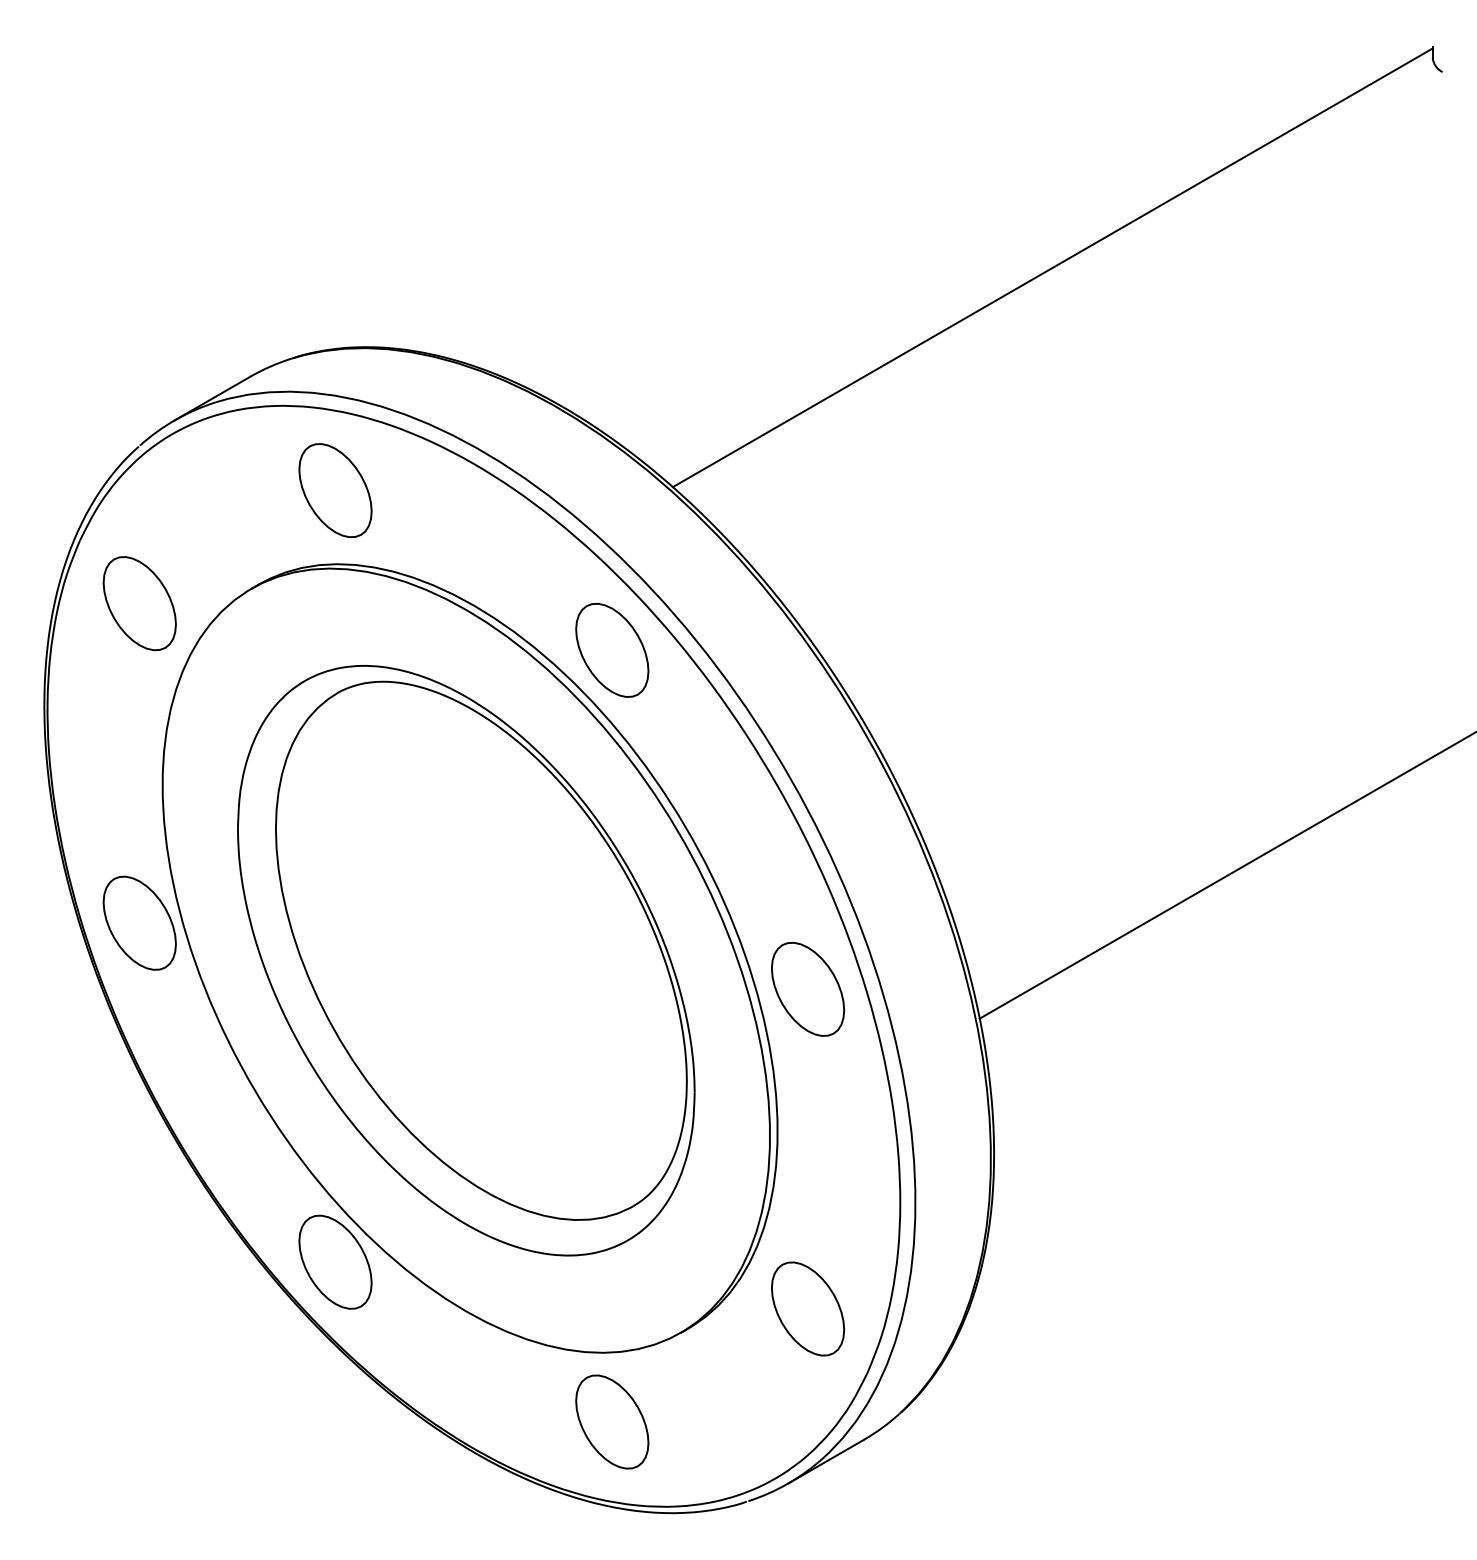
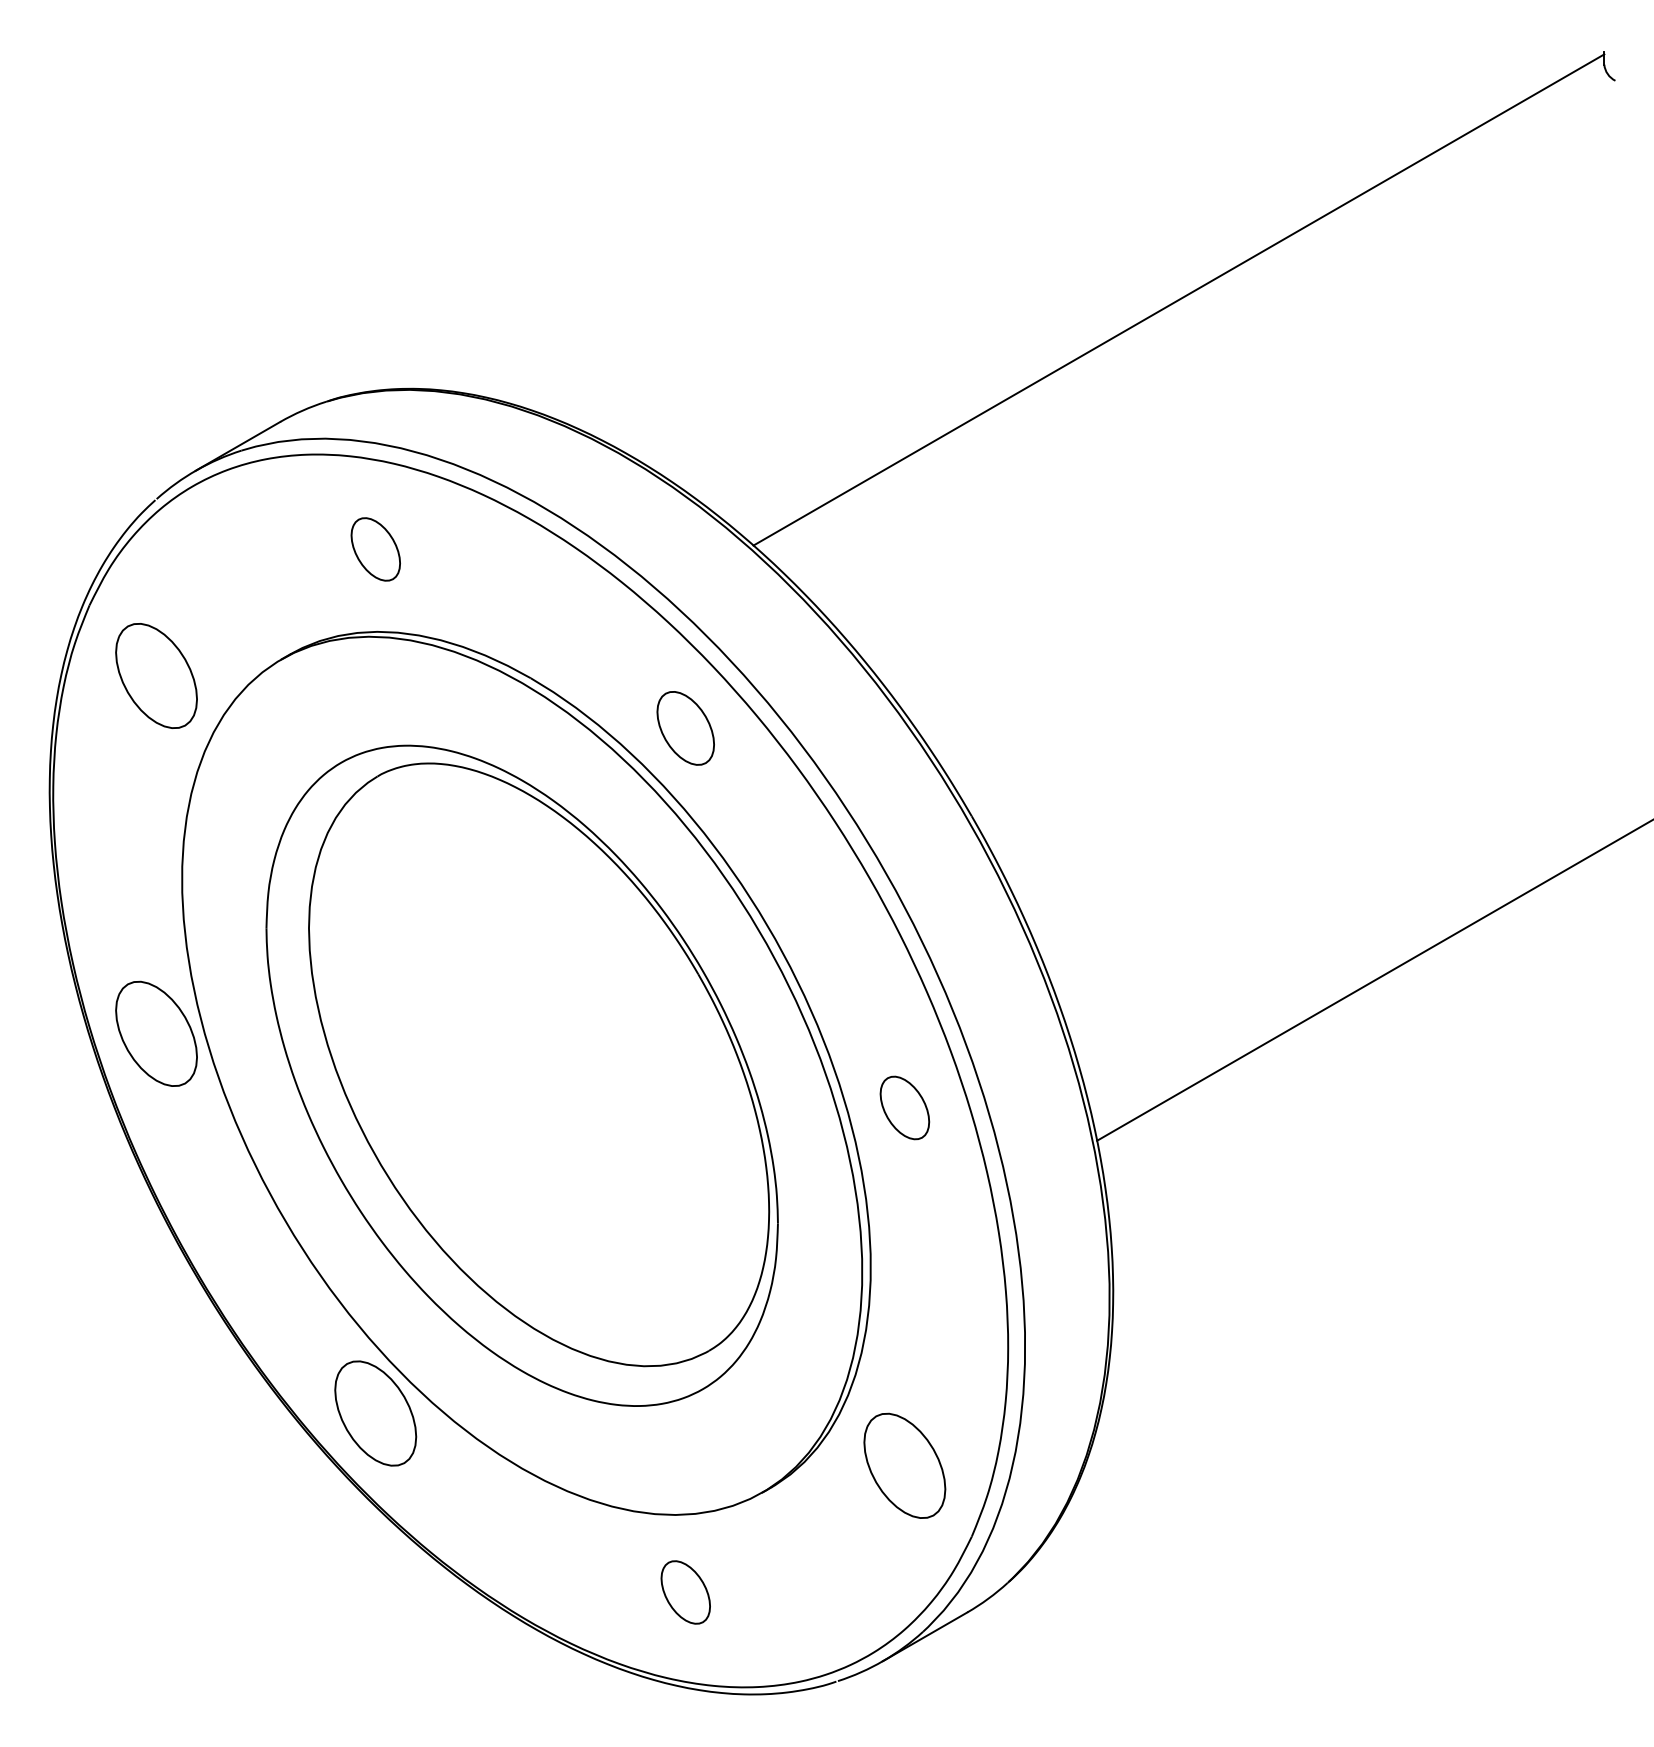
part: (335, 490) -> (375, 549), size x0.6
part: (612, 650) -> (685, 728), size x0.7
part: (807, 988) -> (904, 1107), size x0.6
part: (612, 1422) -> (685, 1592), size x0.6

